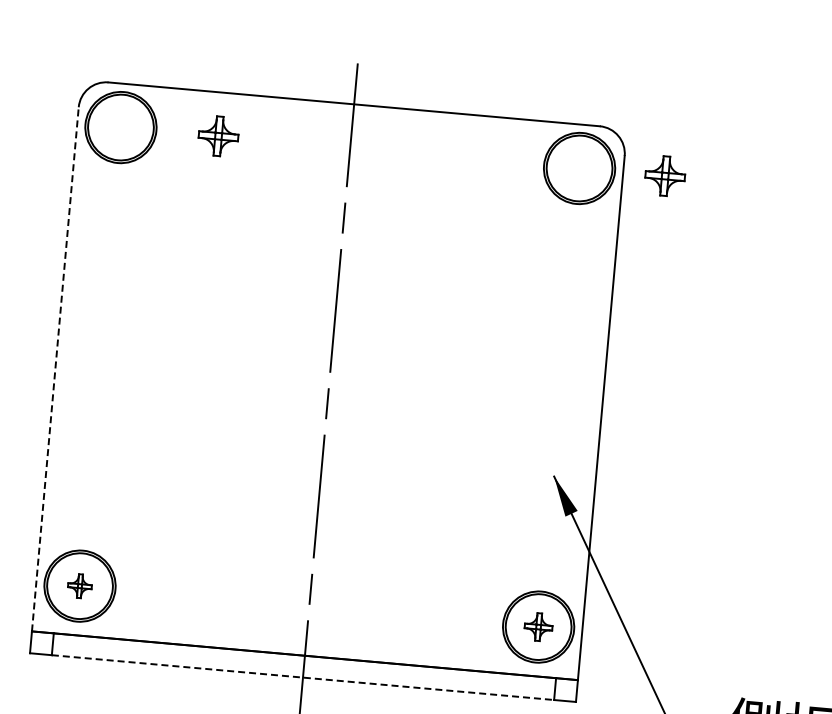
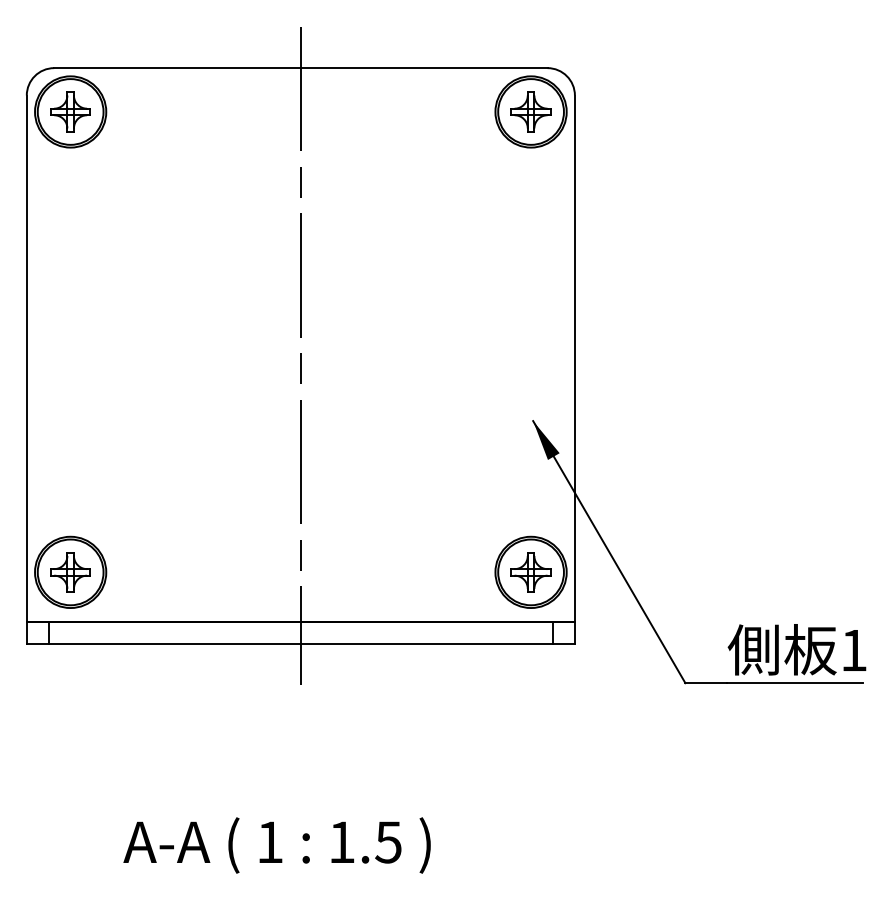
part: (218, 135) -> (70, 111), moved
part: (664, 175) -> (530, 111), moved
line: (55, 369) -> (26, 358), dashed -> solid
part: (79, 586) -> (70, 572), size x1.67
part: (538, 627) -> (530, 572), size x1.43
line: (303, 677) -> (301, 643), dashed -> solid

